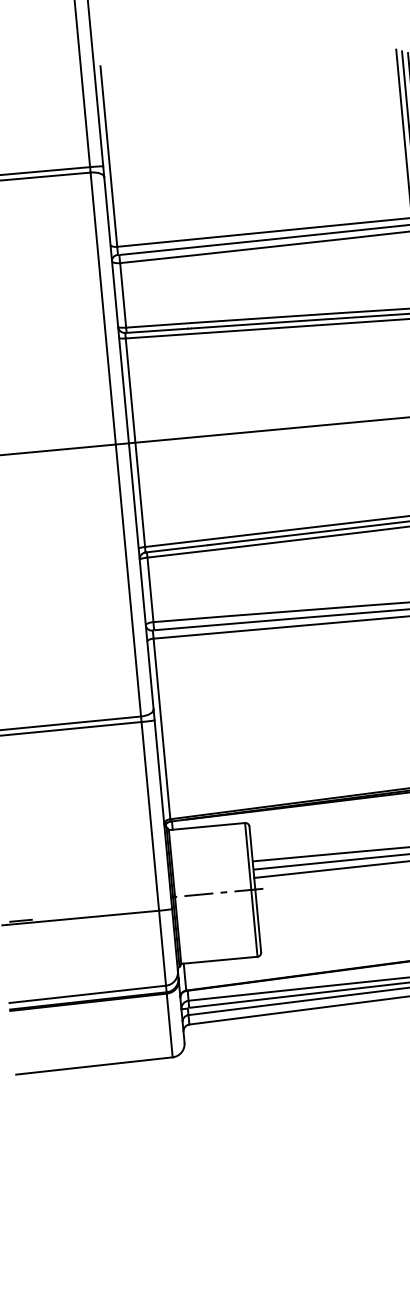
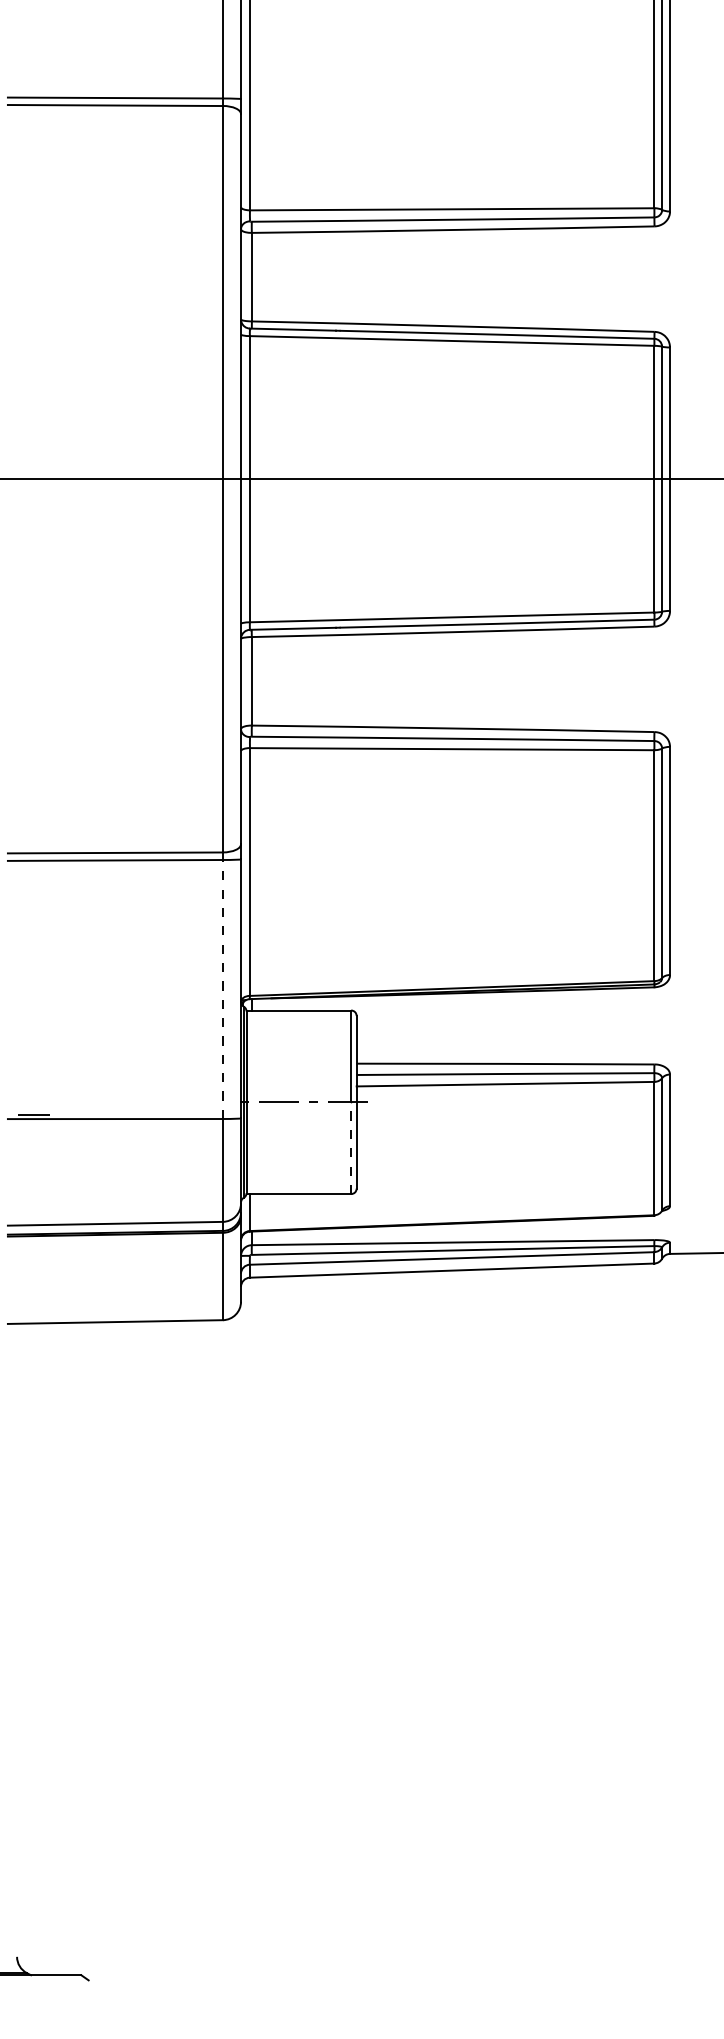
line: (150, 816) -> (223, 989), solid -> dashed
line: (254, 923) -> (351, 1148), solid -> dashed

